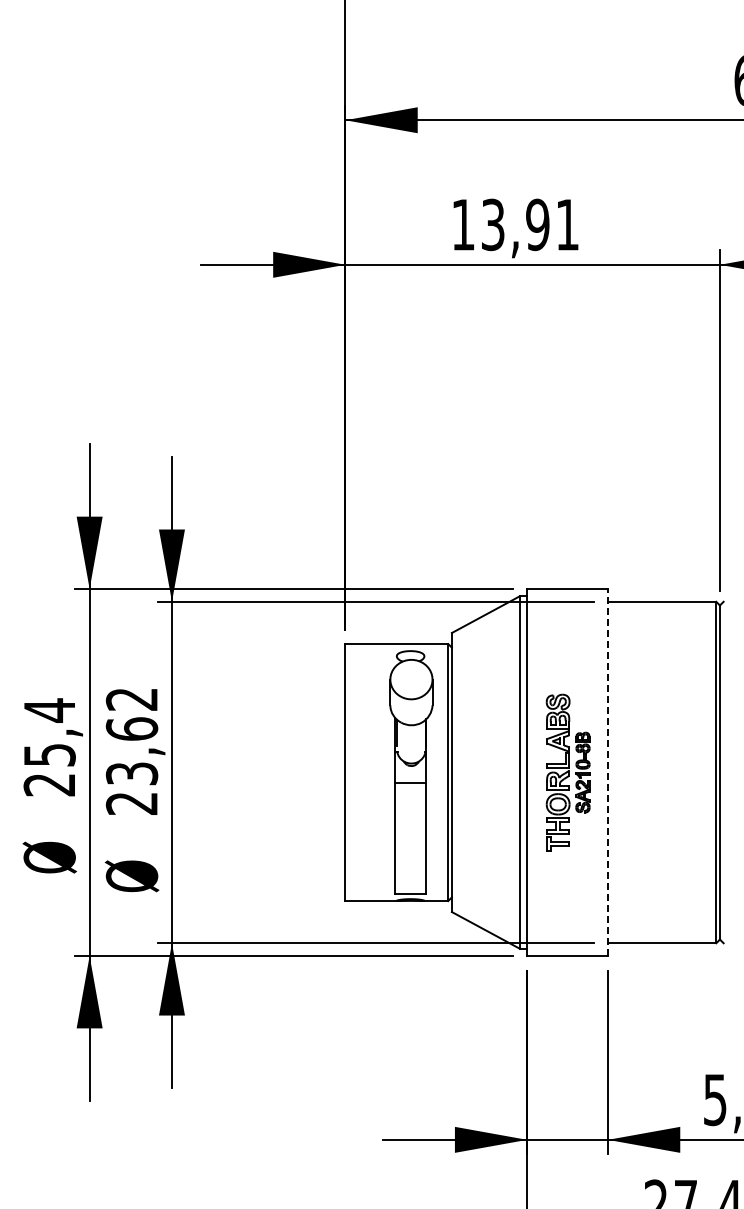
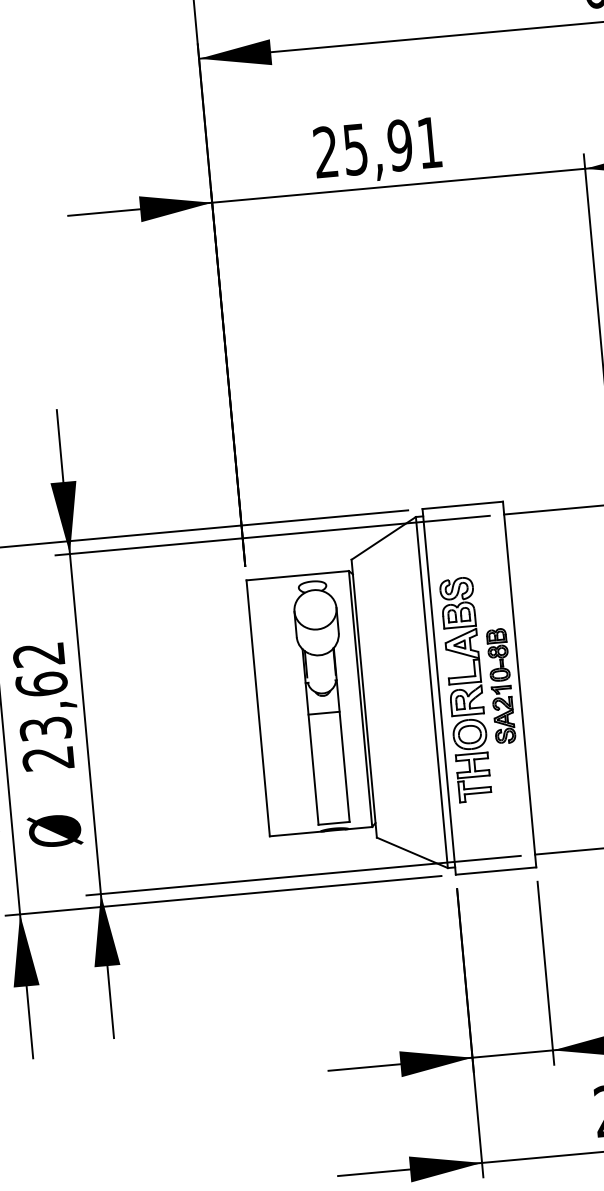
text: (478, 224) -> (341, 150), 13,91 -> 25,91
part: (567, 772) -> (479, 688), size x1.43
line: (607, 772) -> (519, 684), dashed -> solid

